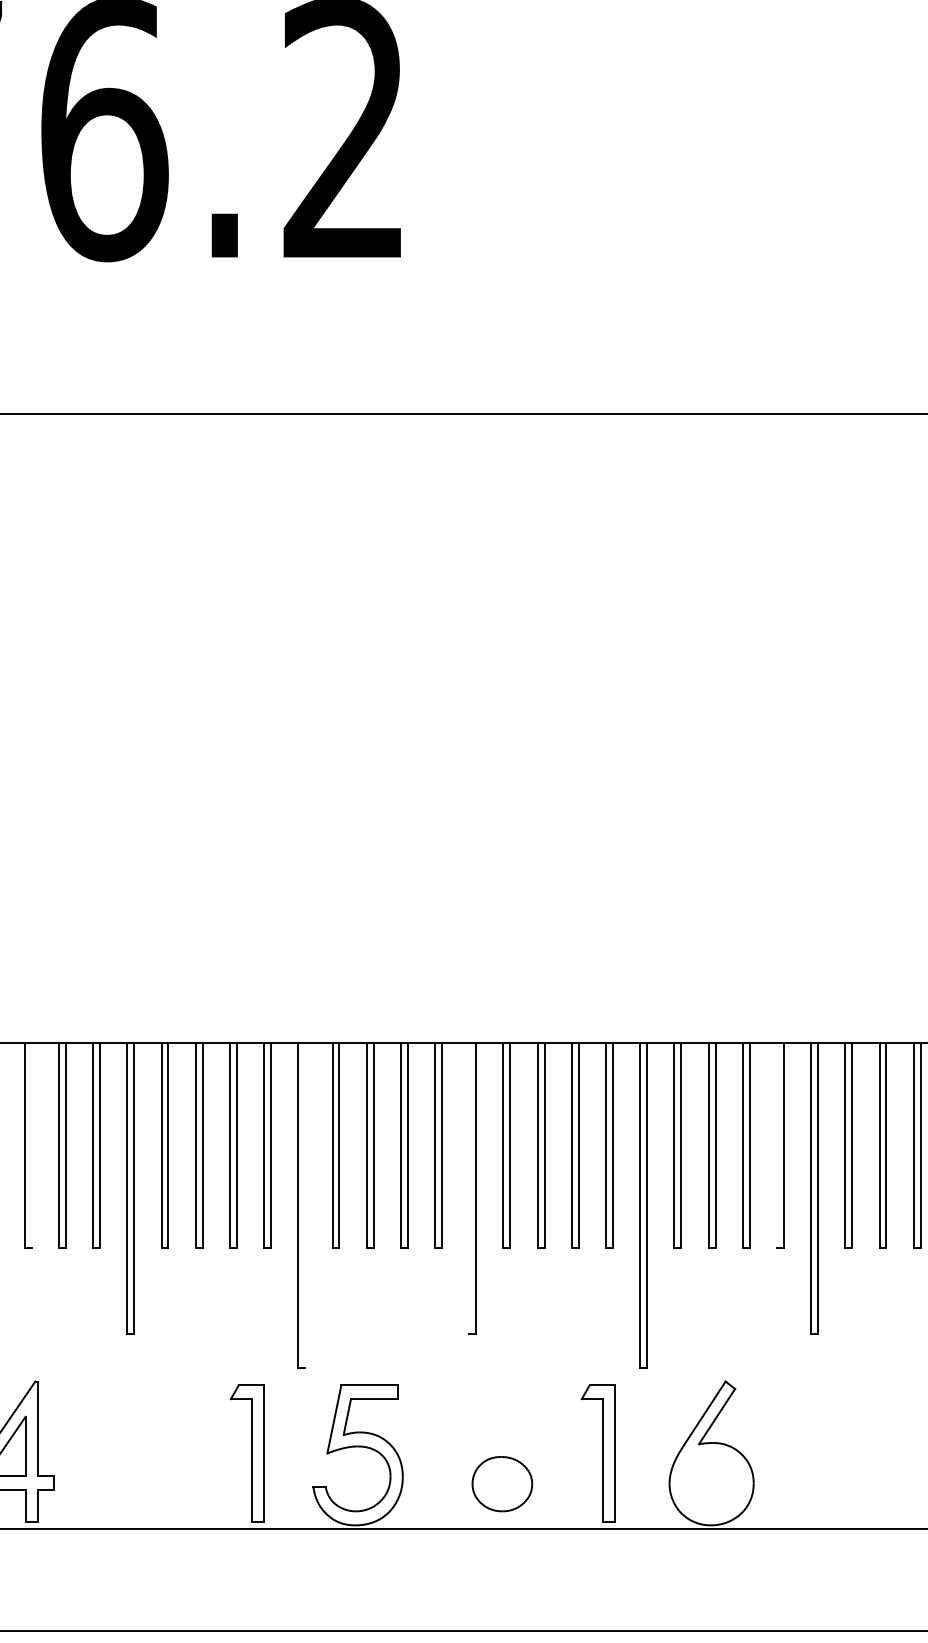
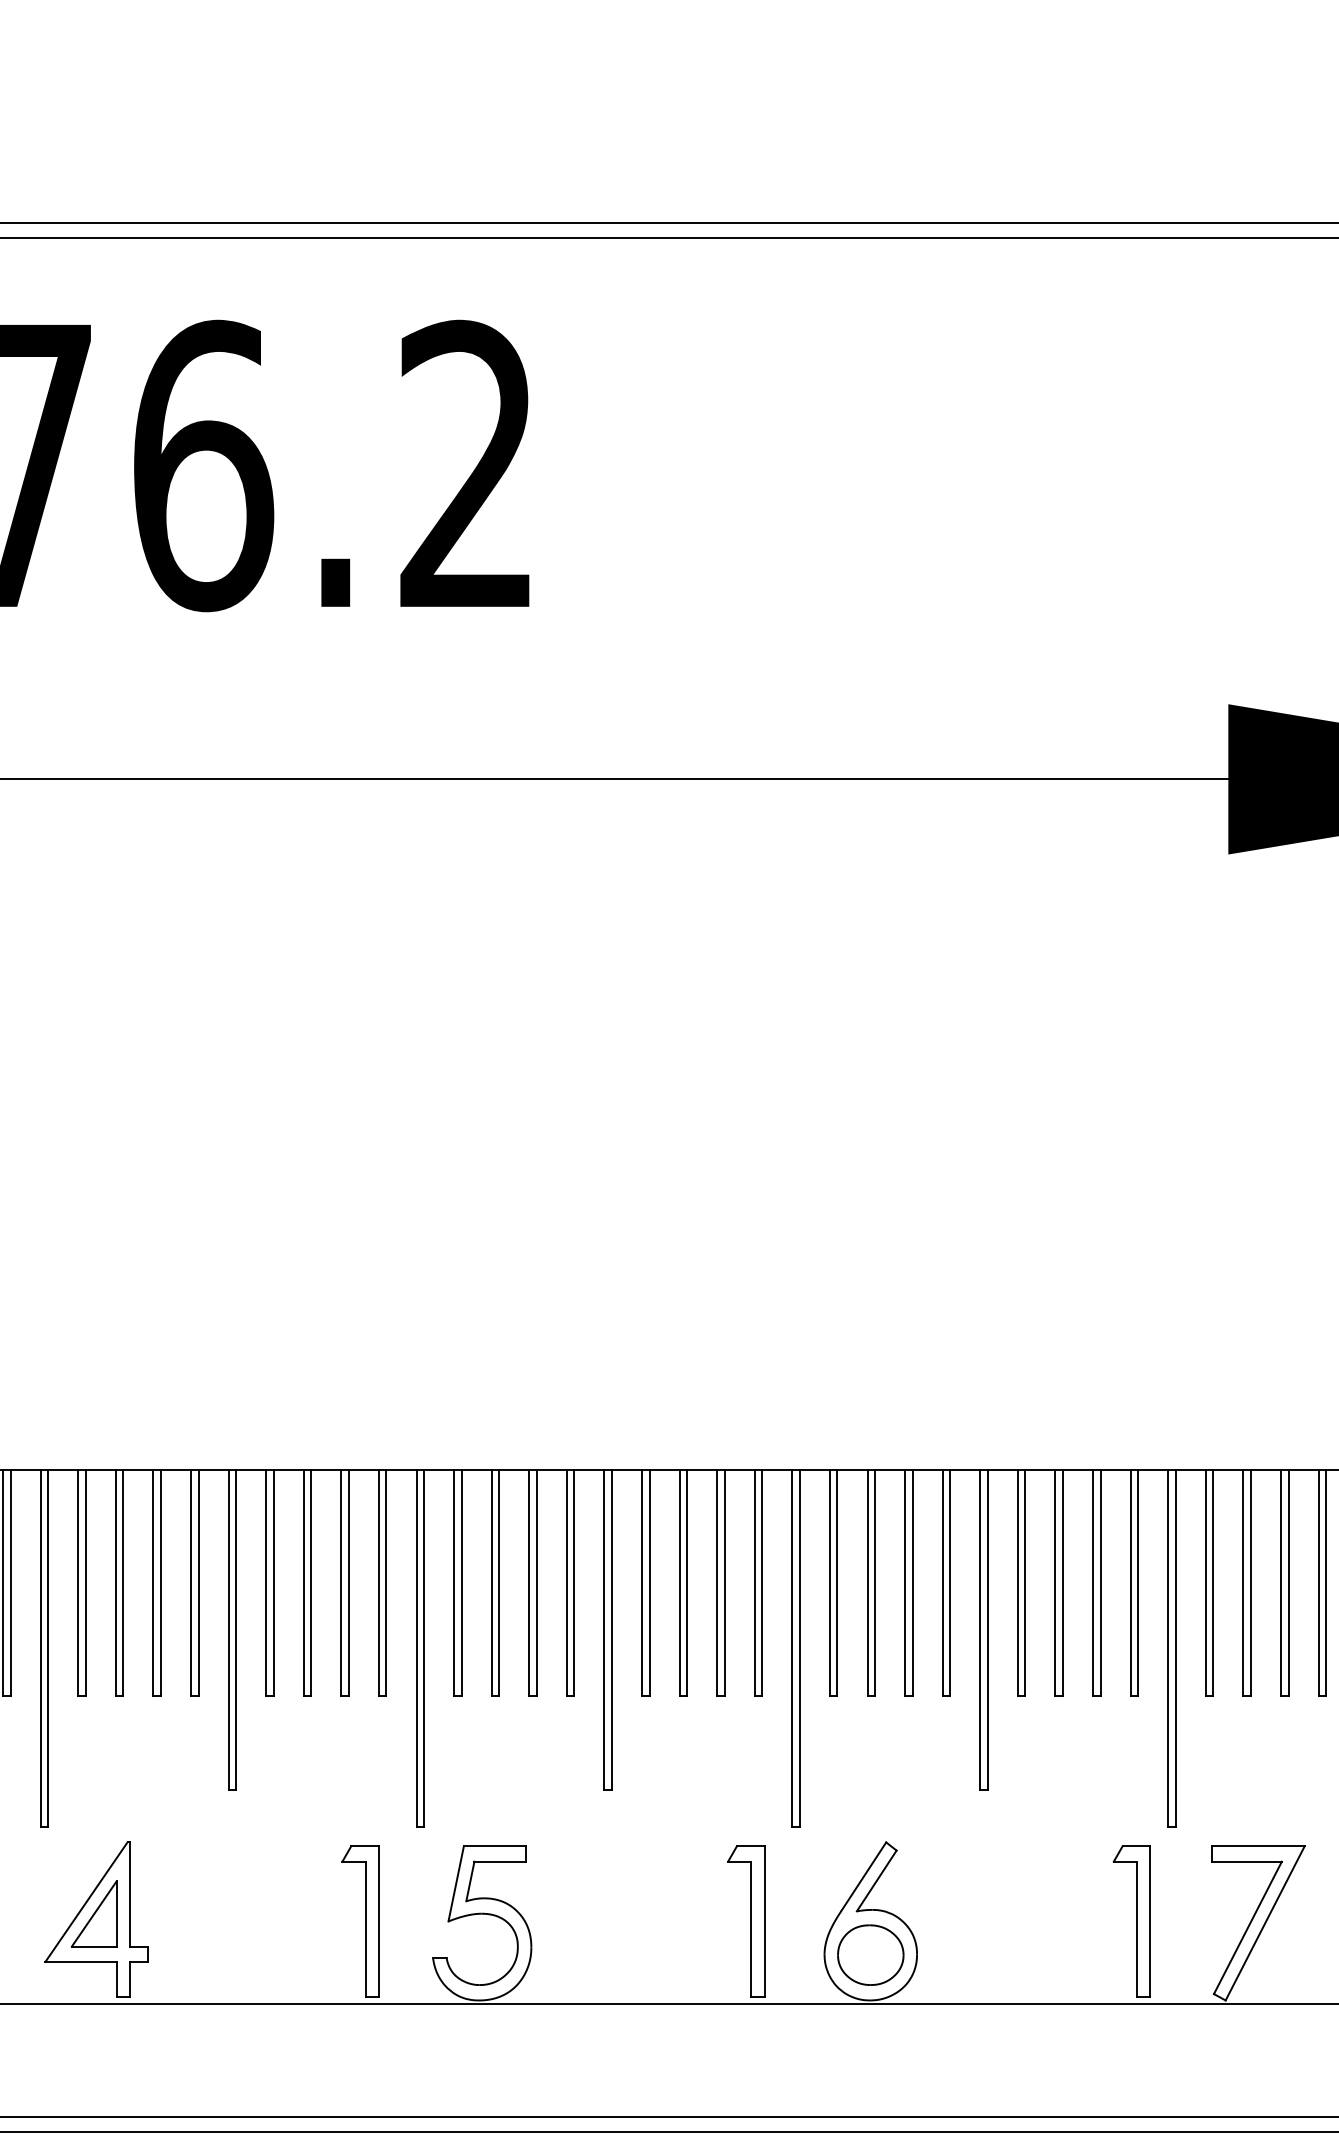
line: (31, 1145) -> (123, 1582), added
line: (776, 1145) -> (942, 1582), added
line: (469, 1187) -> (604, 1629), added
line: (305, 1205) -> (424, 1648), added
part: (502, 1483) -> (870, 1954), moved

